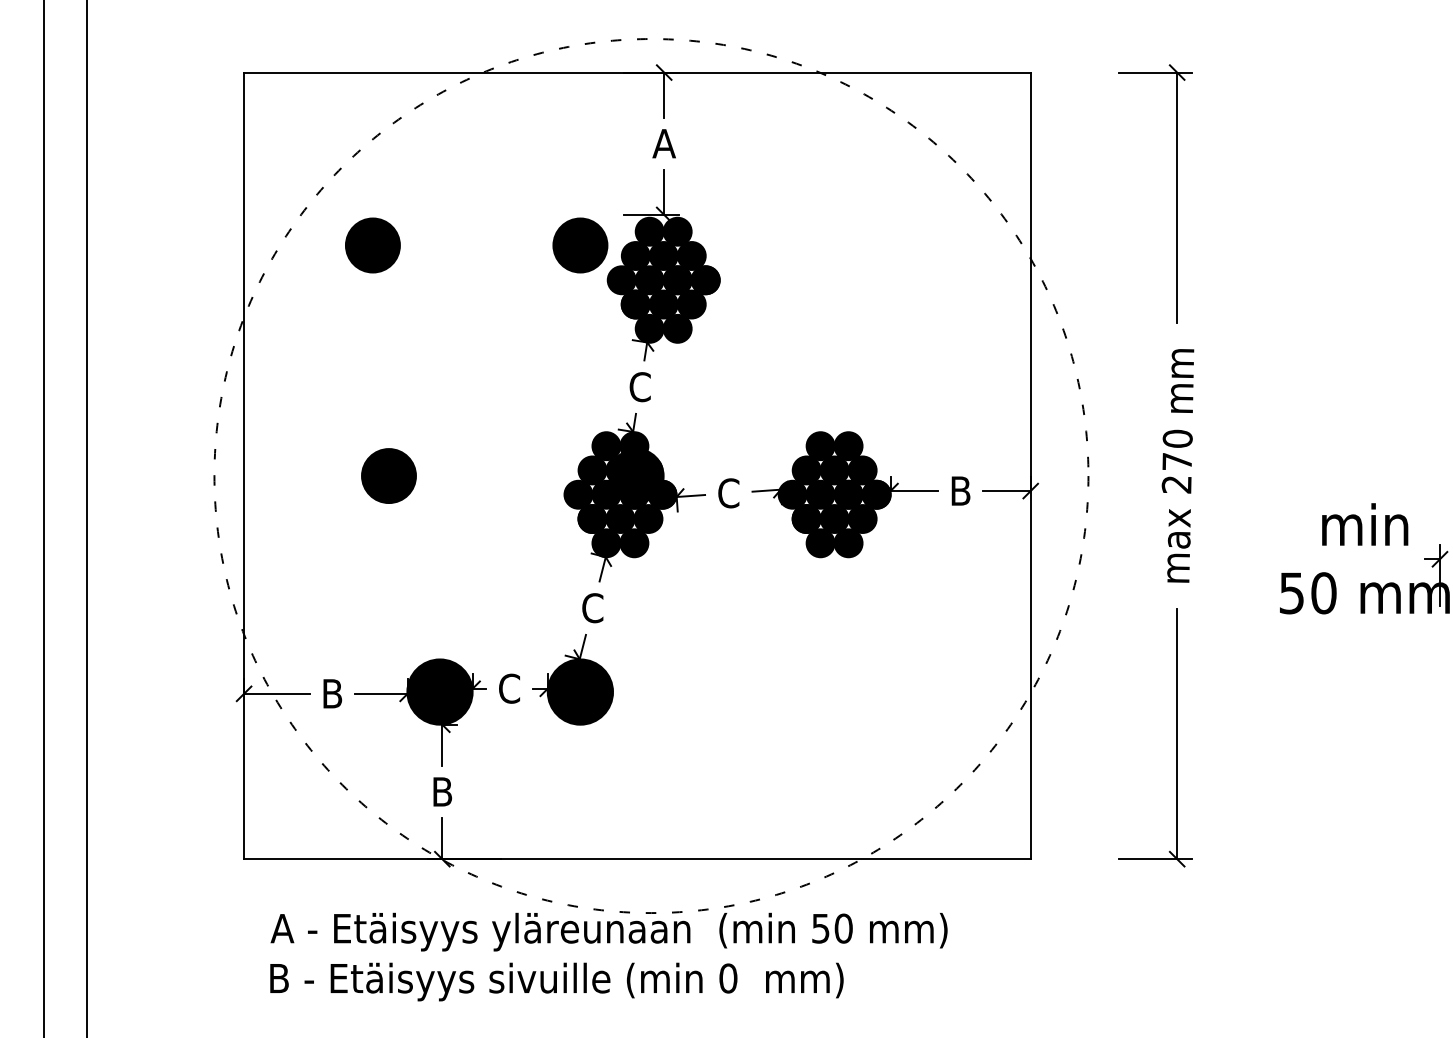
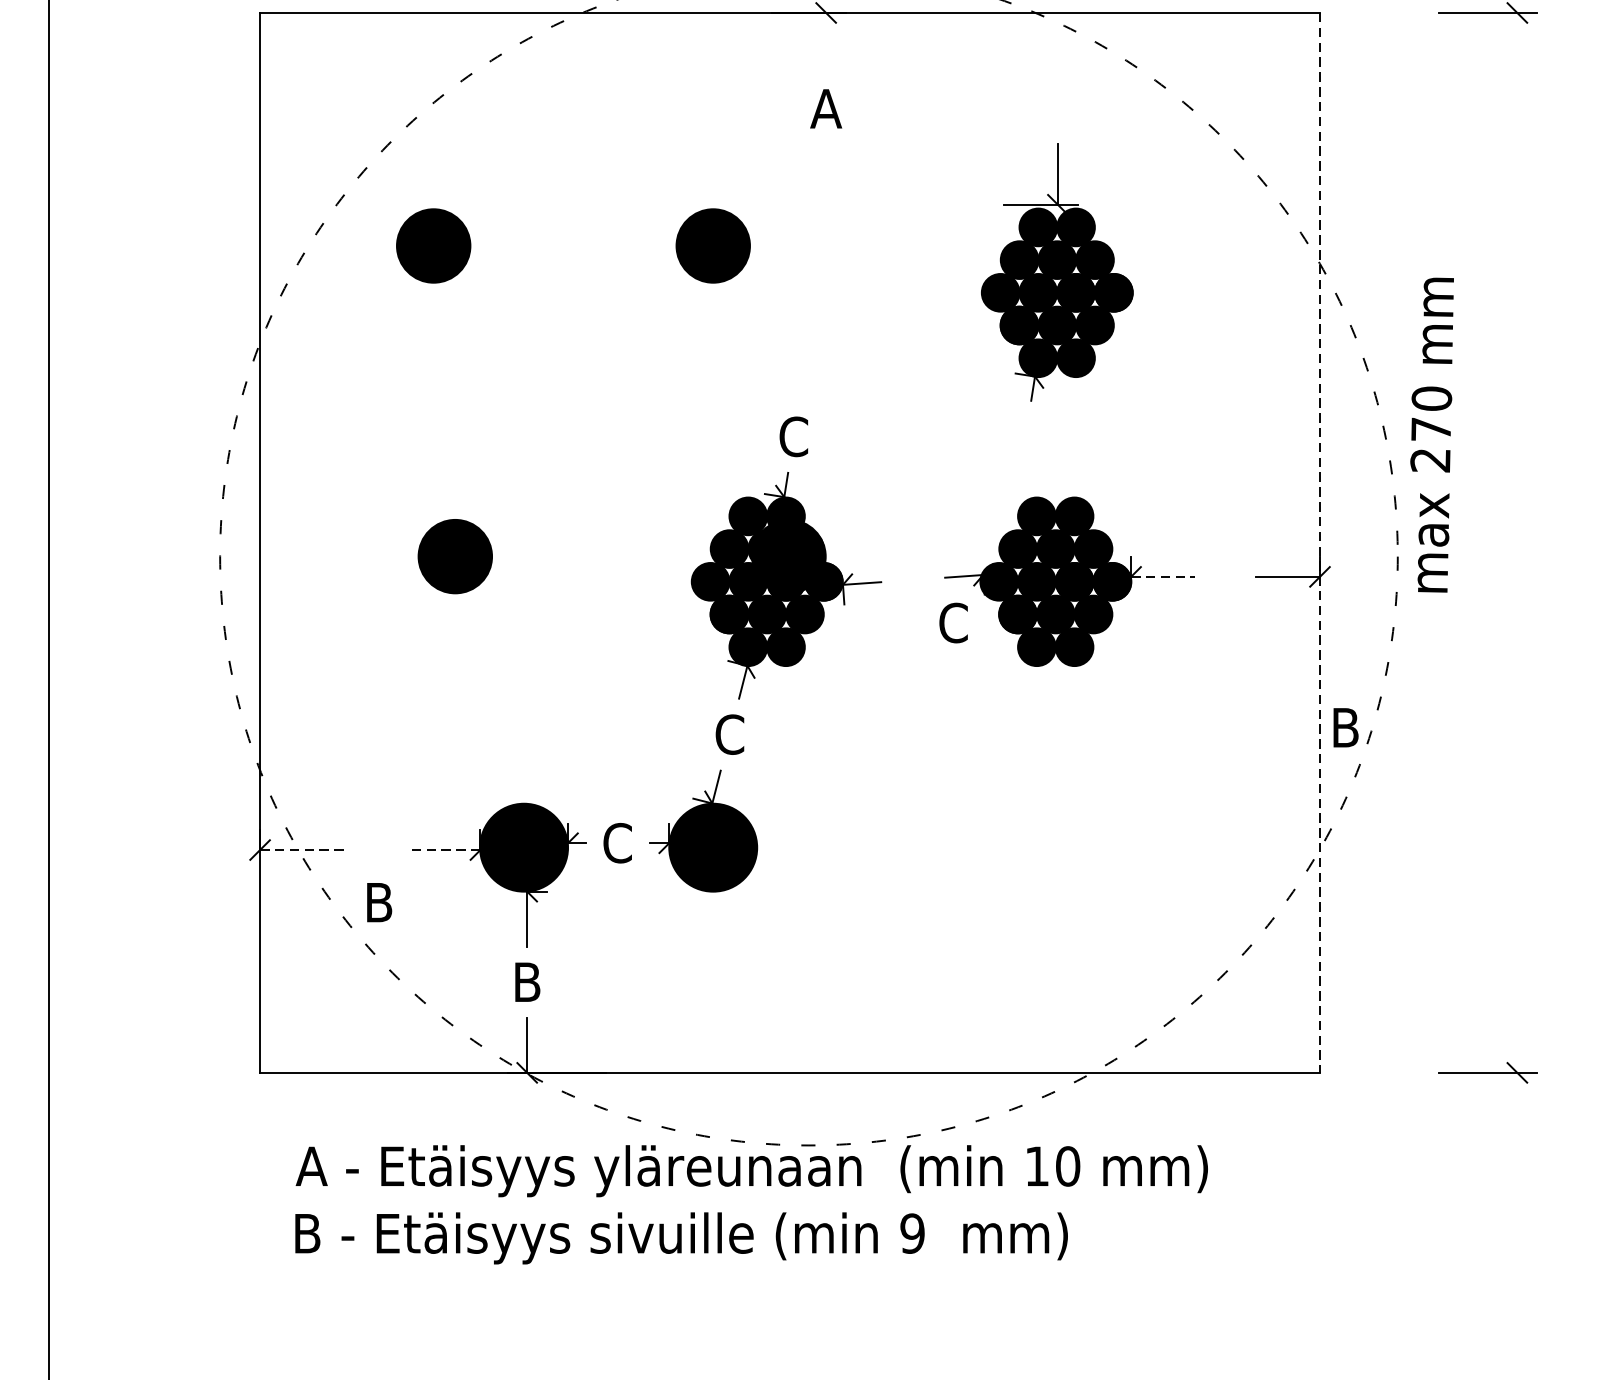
line: (664, 94) -> (826, 42), removed
line: (1177, 197) -> (1517, 181), removed
part: (663, 265) -> (1056, 272), moved
text: (1177, 465) -> (1431, 434), moved
line: (1030, 466) -> (1319, 543), solid -> dashed
text: (960, 490) -> (1345, 726), moved
line: (914, 491) -> (1163, 577), solid -> dashed
text: (728, 493) -> (953, 623), moved
line: (276, 693) -> (303, 849), solid -> dashed
text: (332, 693) -> (379, 902), moved
line: (380, 693) -> (443, 849), solid -> dashed
line: (1177, 733) -> (1517, 903), removed
text: (820, 928) -> (1036, 1166), 50 -> 10
text: (728, 978) -> (912, 1233), 0 -> 9

